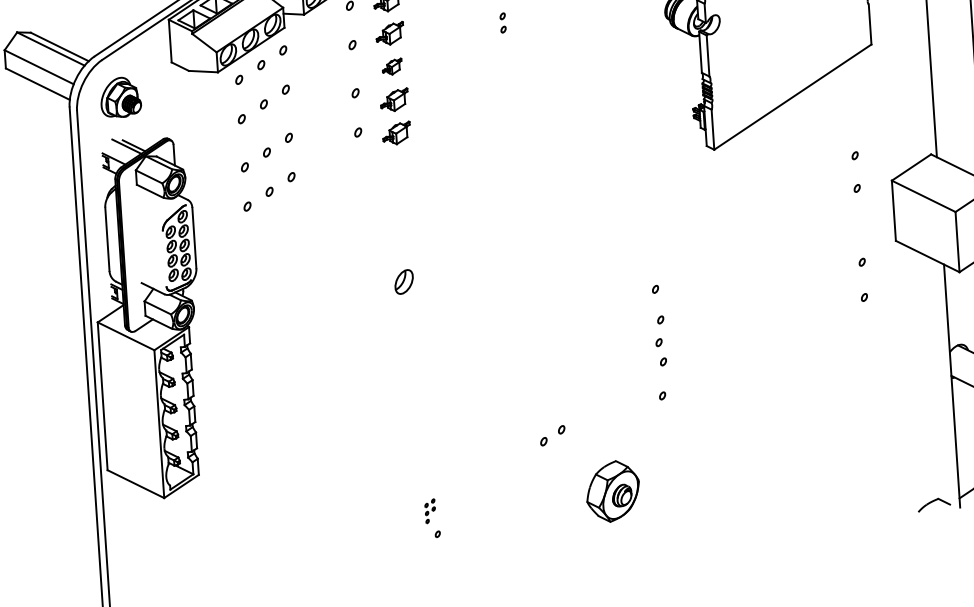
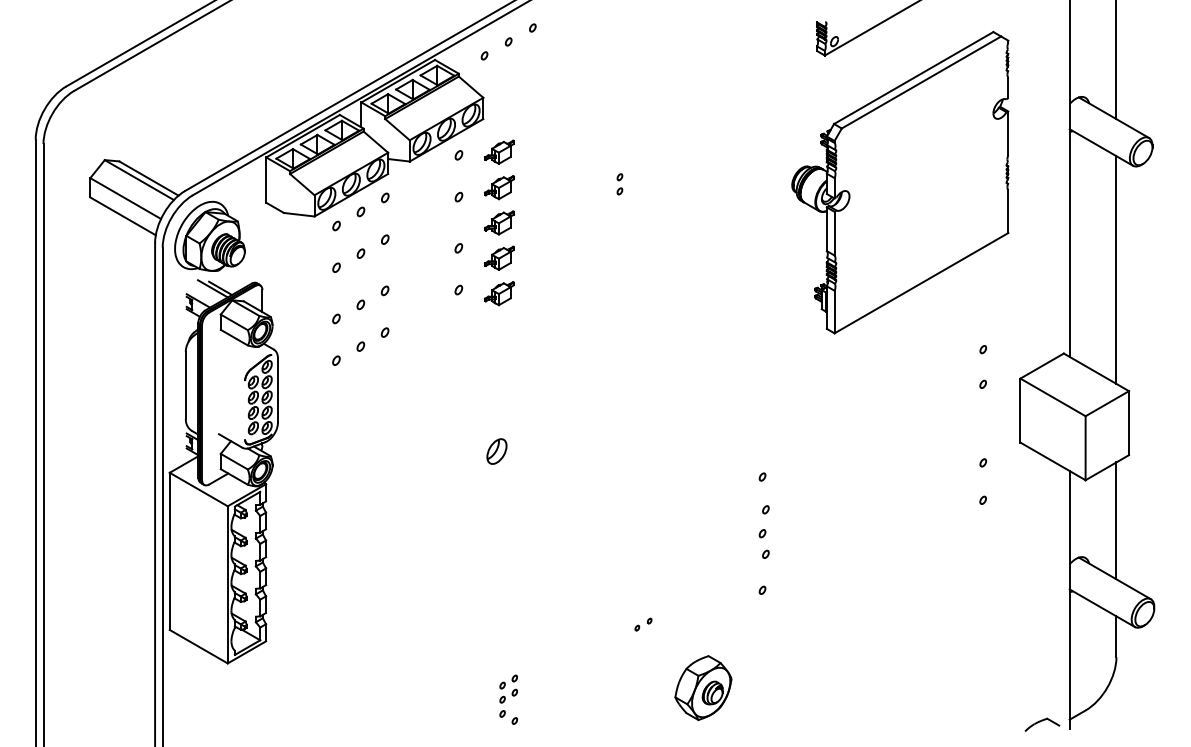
part: (392, 66) -> (499, 222), size x1.43
part: (120, 96) -> (209, 235), size x1.67
part: (552, 435) -> (643, 624), size x0.62
part: (430, 510) -> (508, 695), size x1.67

